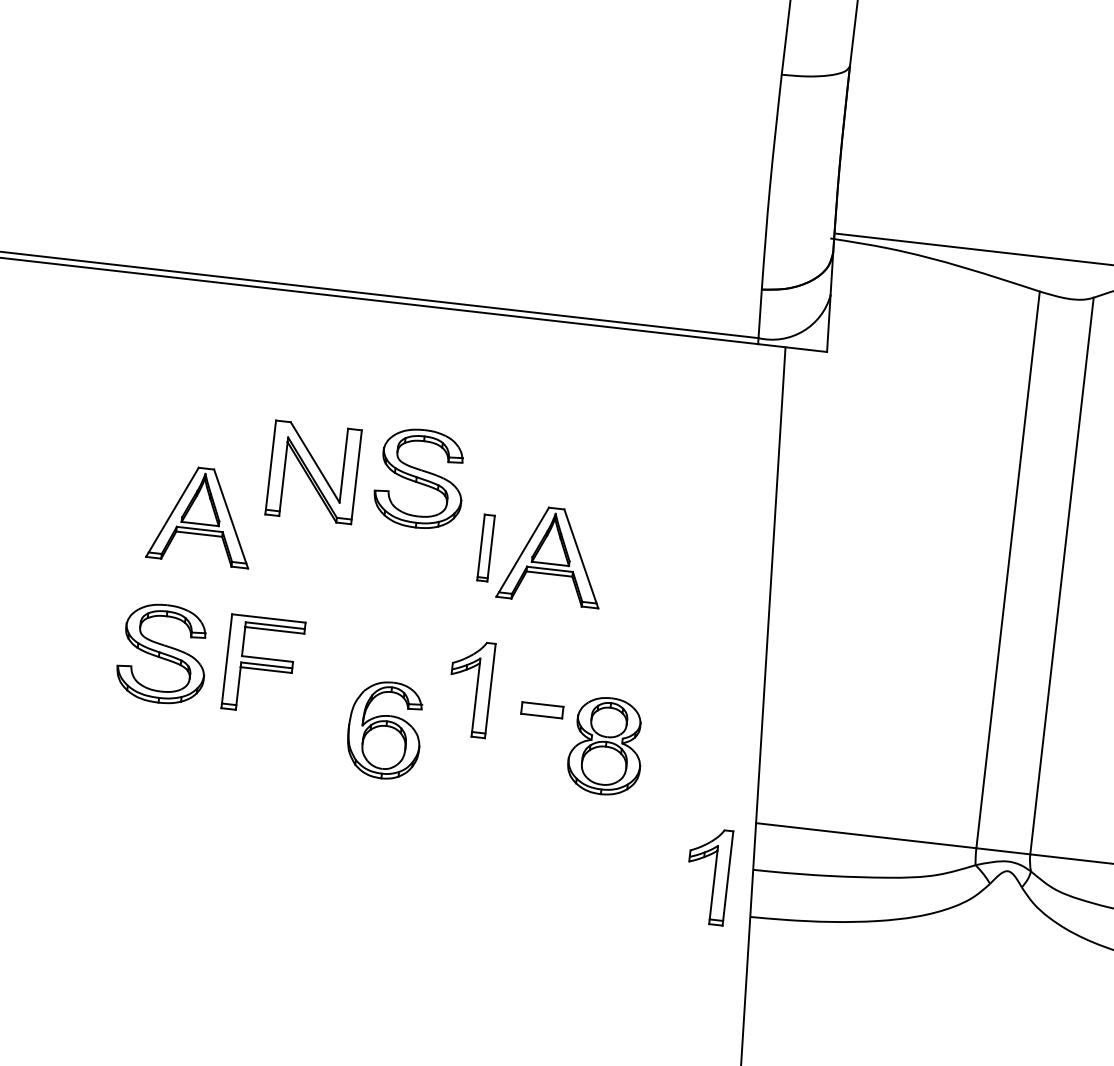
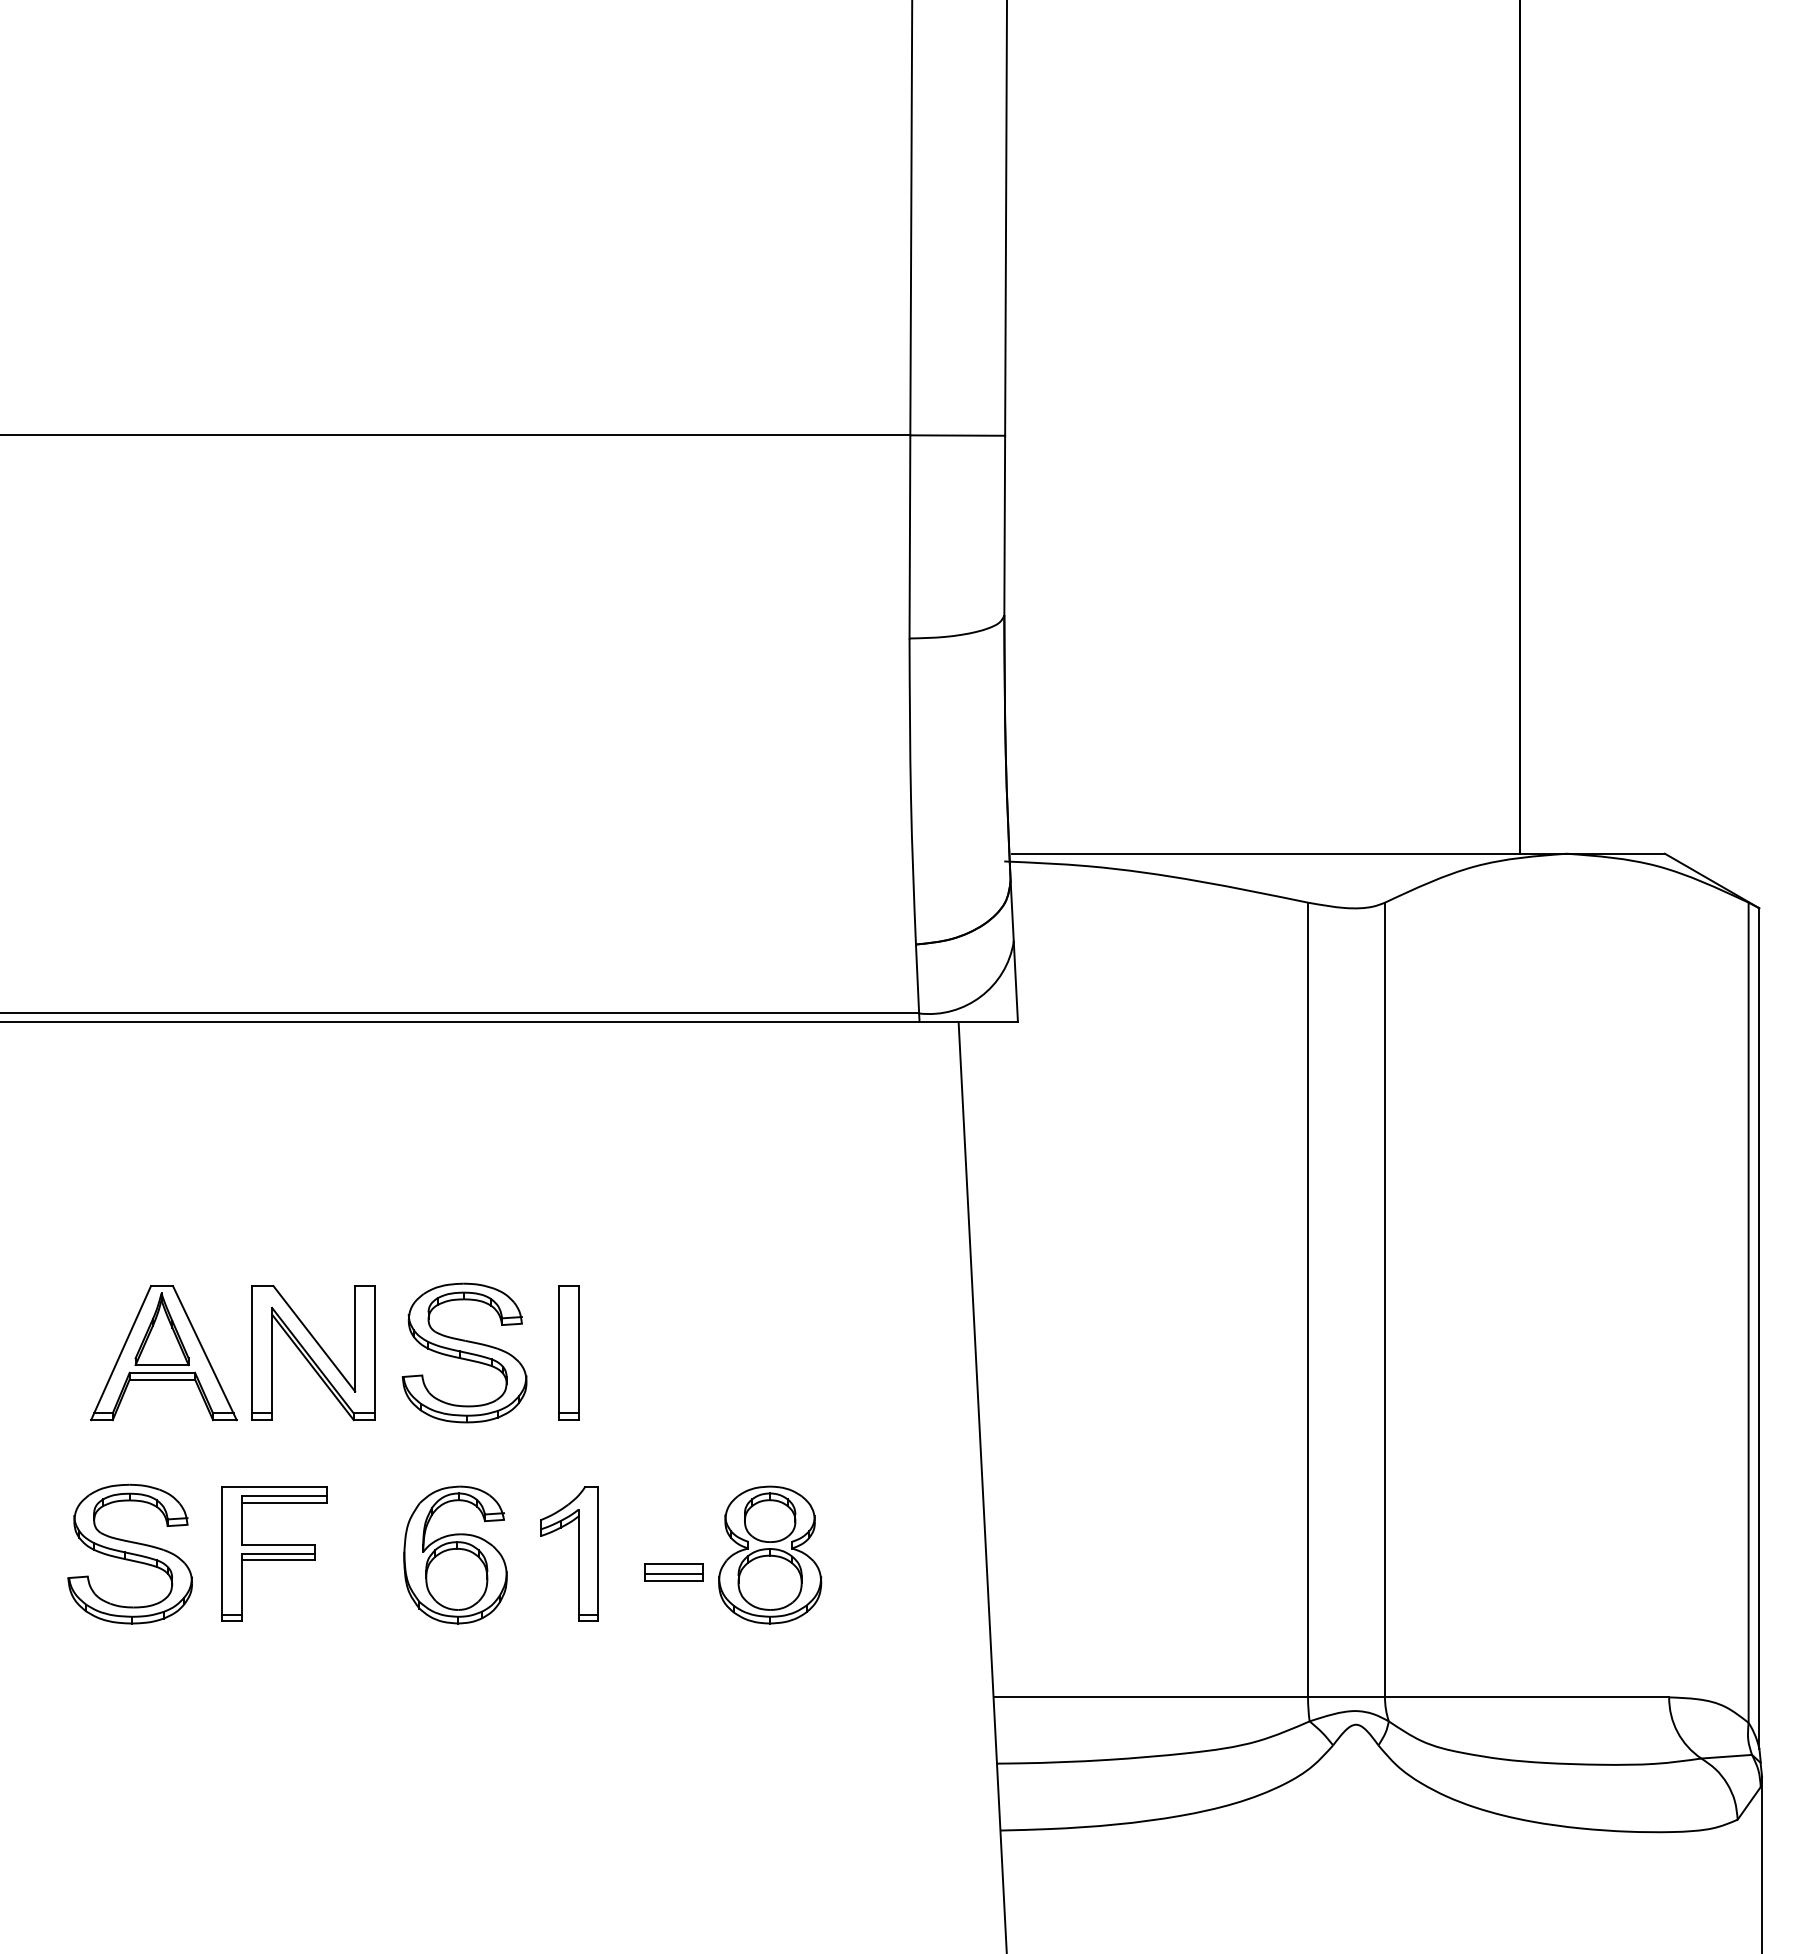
part: (313, 472) -> (313, 1353), moved
part: (419, 478) -> (464, 1352), moved
part: (485, 547) -> (568, 1352), size x1.43
part: (552, 555) -> (663, 1353), removed
line: (541, 711) -> (673, 1574), added
part: (384, 729) -> (455, 1554), moved
part: (606, 745) -> (770, 1554), moved
part: (714, 876) -> (943, 1779), removed

